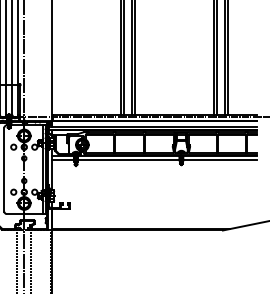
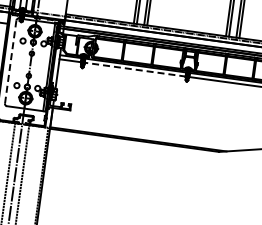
line: (128, 160) -> (134, 69), solid -> dashed
line: (4, 169) -> (10, 61), solid -> dashed

